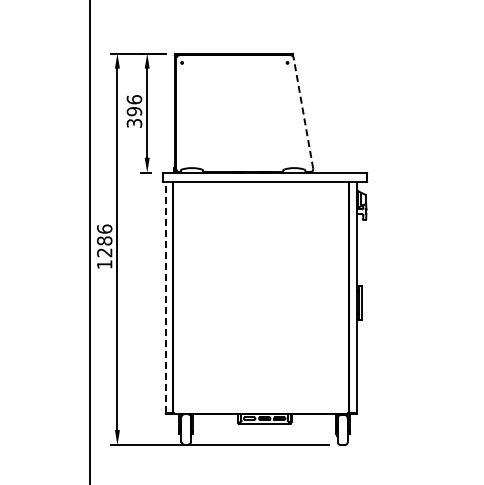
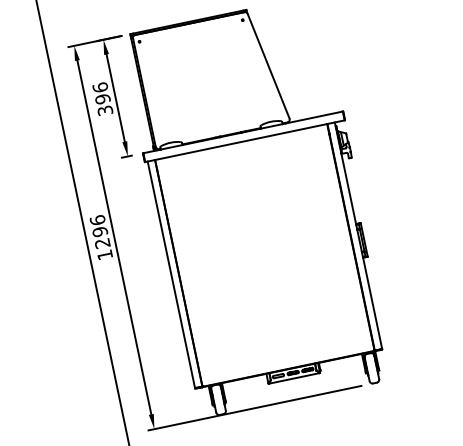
line: (303, 112) -> (268, 65), dashed -> solid
text: (104, 240) -> (99, 231), 1286 -> 1296
line: (165, 297) -> (171, 274), dashed -> solid

